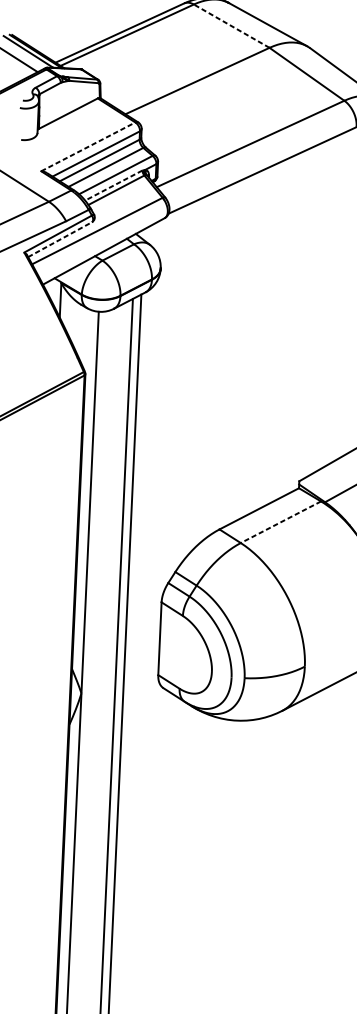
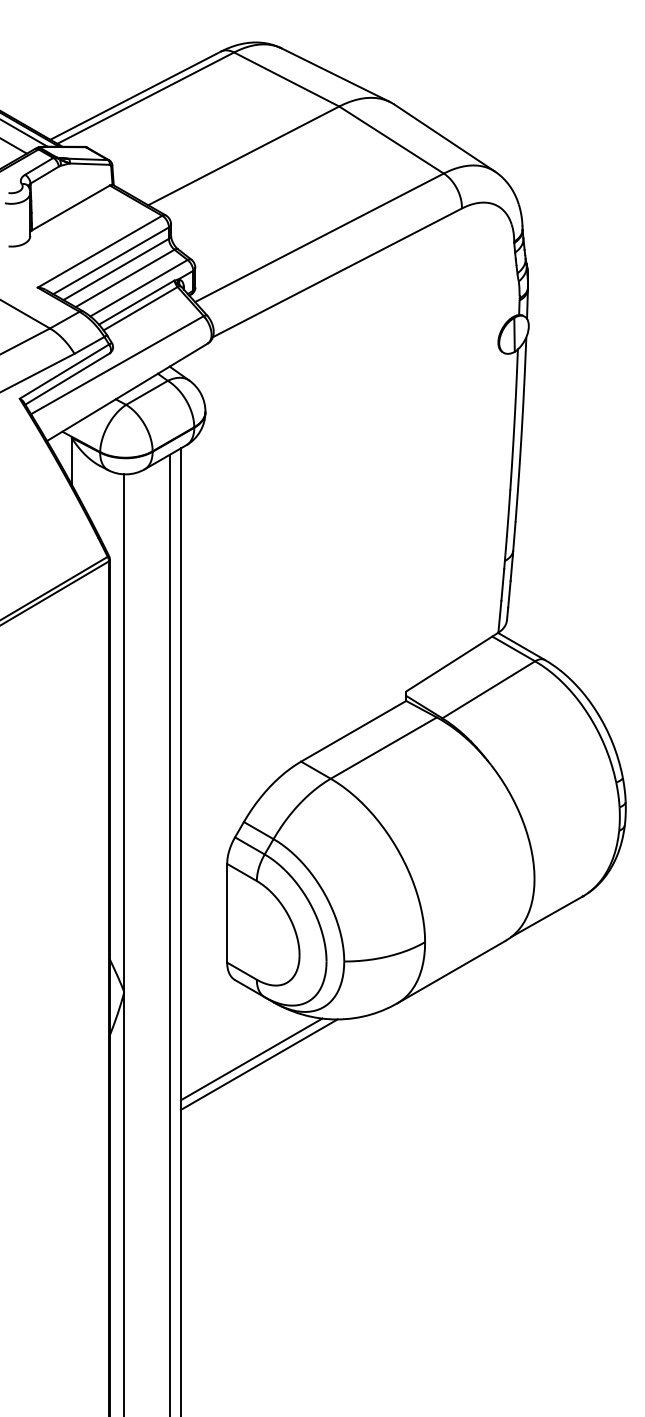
line: (231, 26) -> (286, 79), dashed -> solid
line: (87, 146) -> (99, 251), dashed -> solid
line: (113, 185) -> (136, 302), dashed -> solid
line: (60, 239) -> (67, 378), dashed -> solid
line: (280, 522) -> (383, 748), dashed -> solid
line: (172, 747) -> (251, 1059), added
line: (177, 751) -> (258, 1064), added

